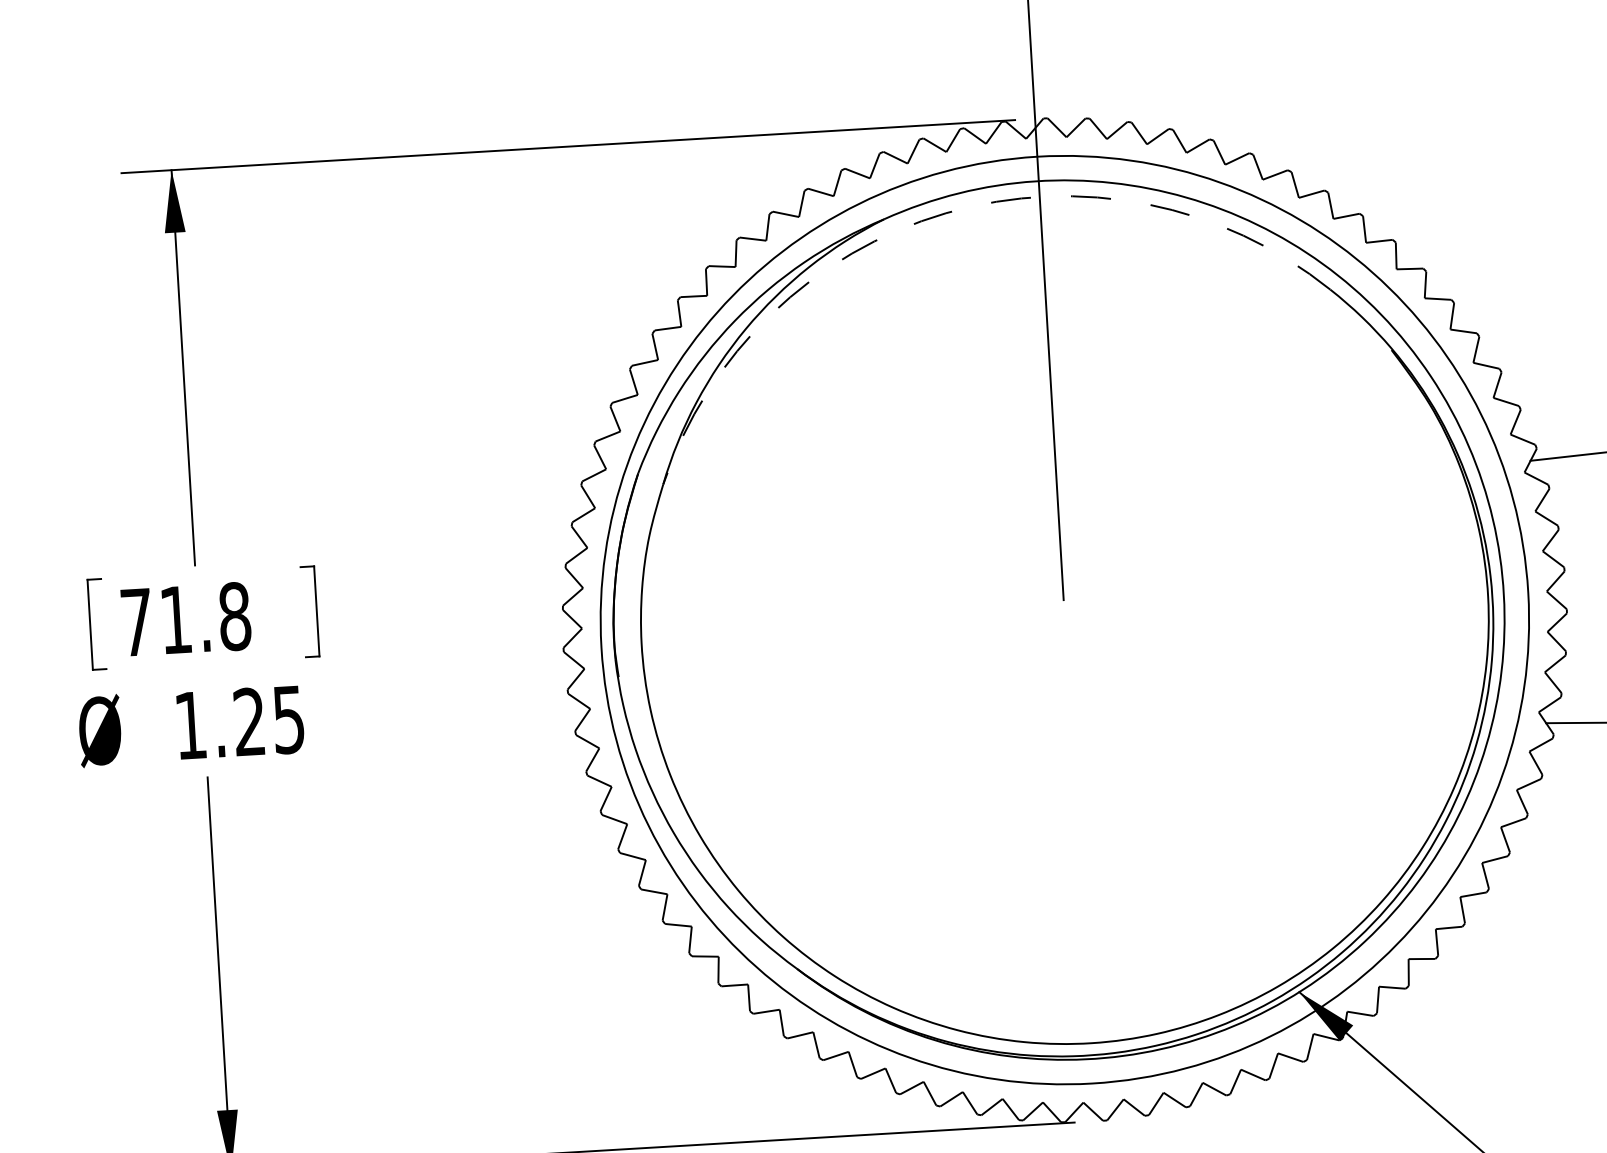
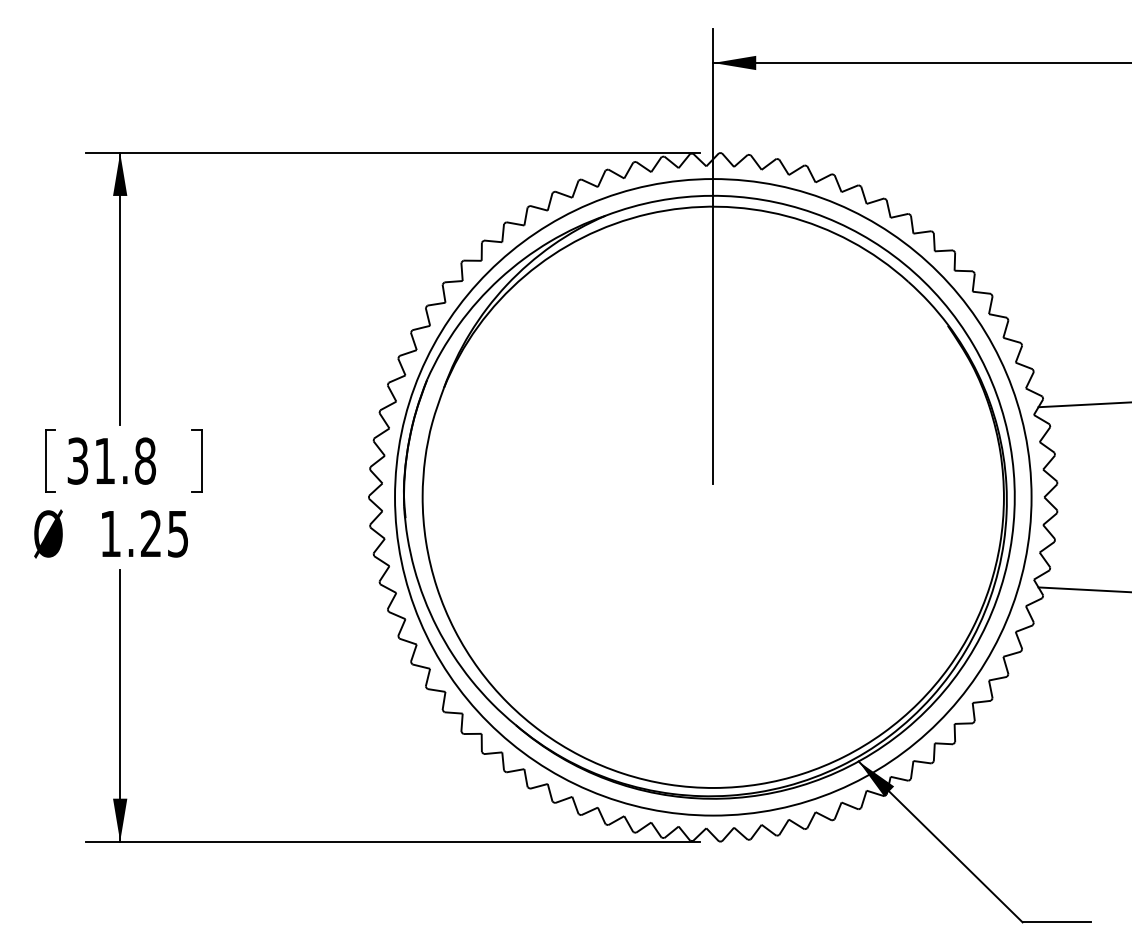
arc: (946, 213) -> (648, 214), dashed -> solid
text: (136, 621) -> (77, 460), 71.8 -> 31.8

